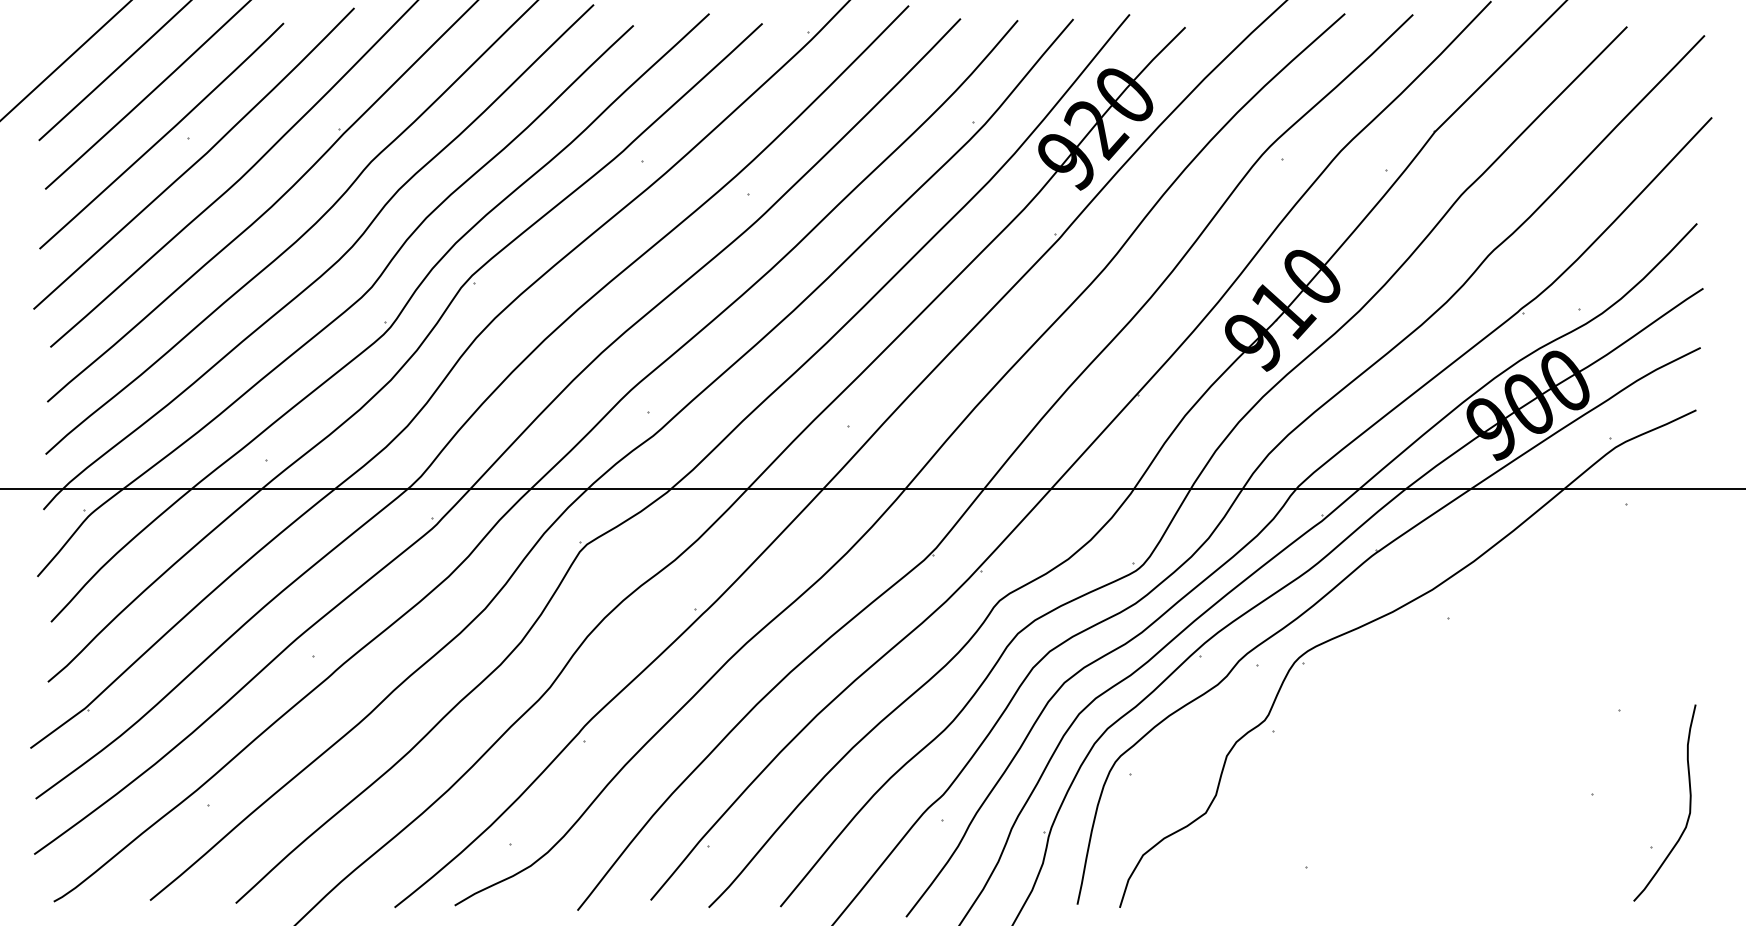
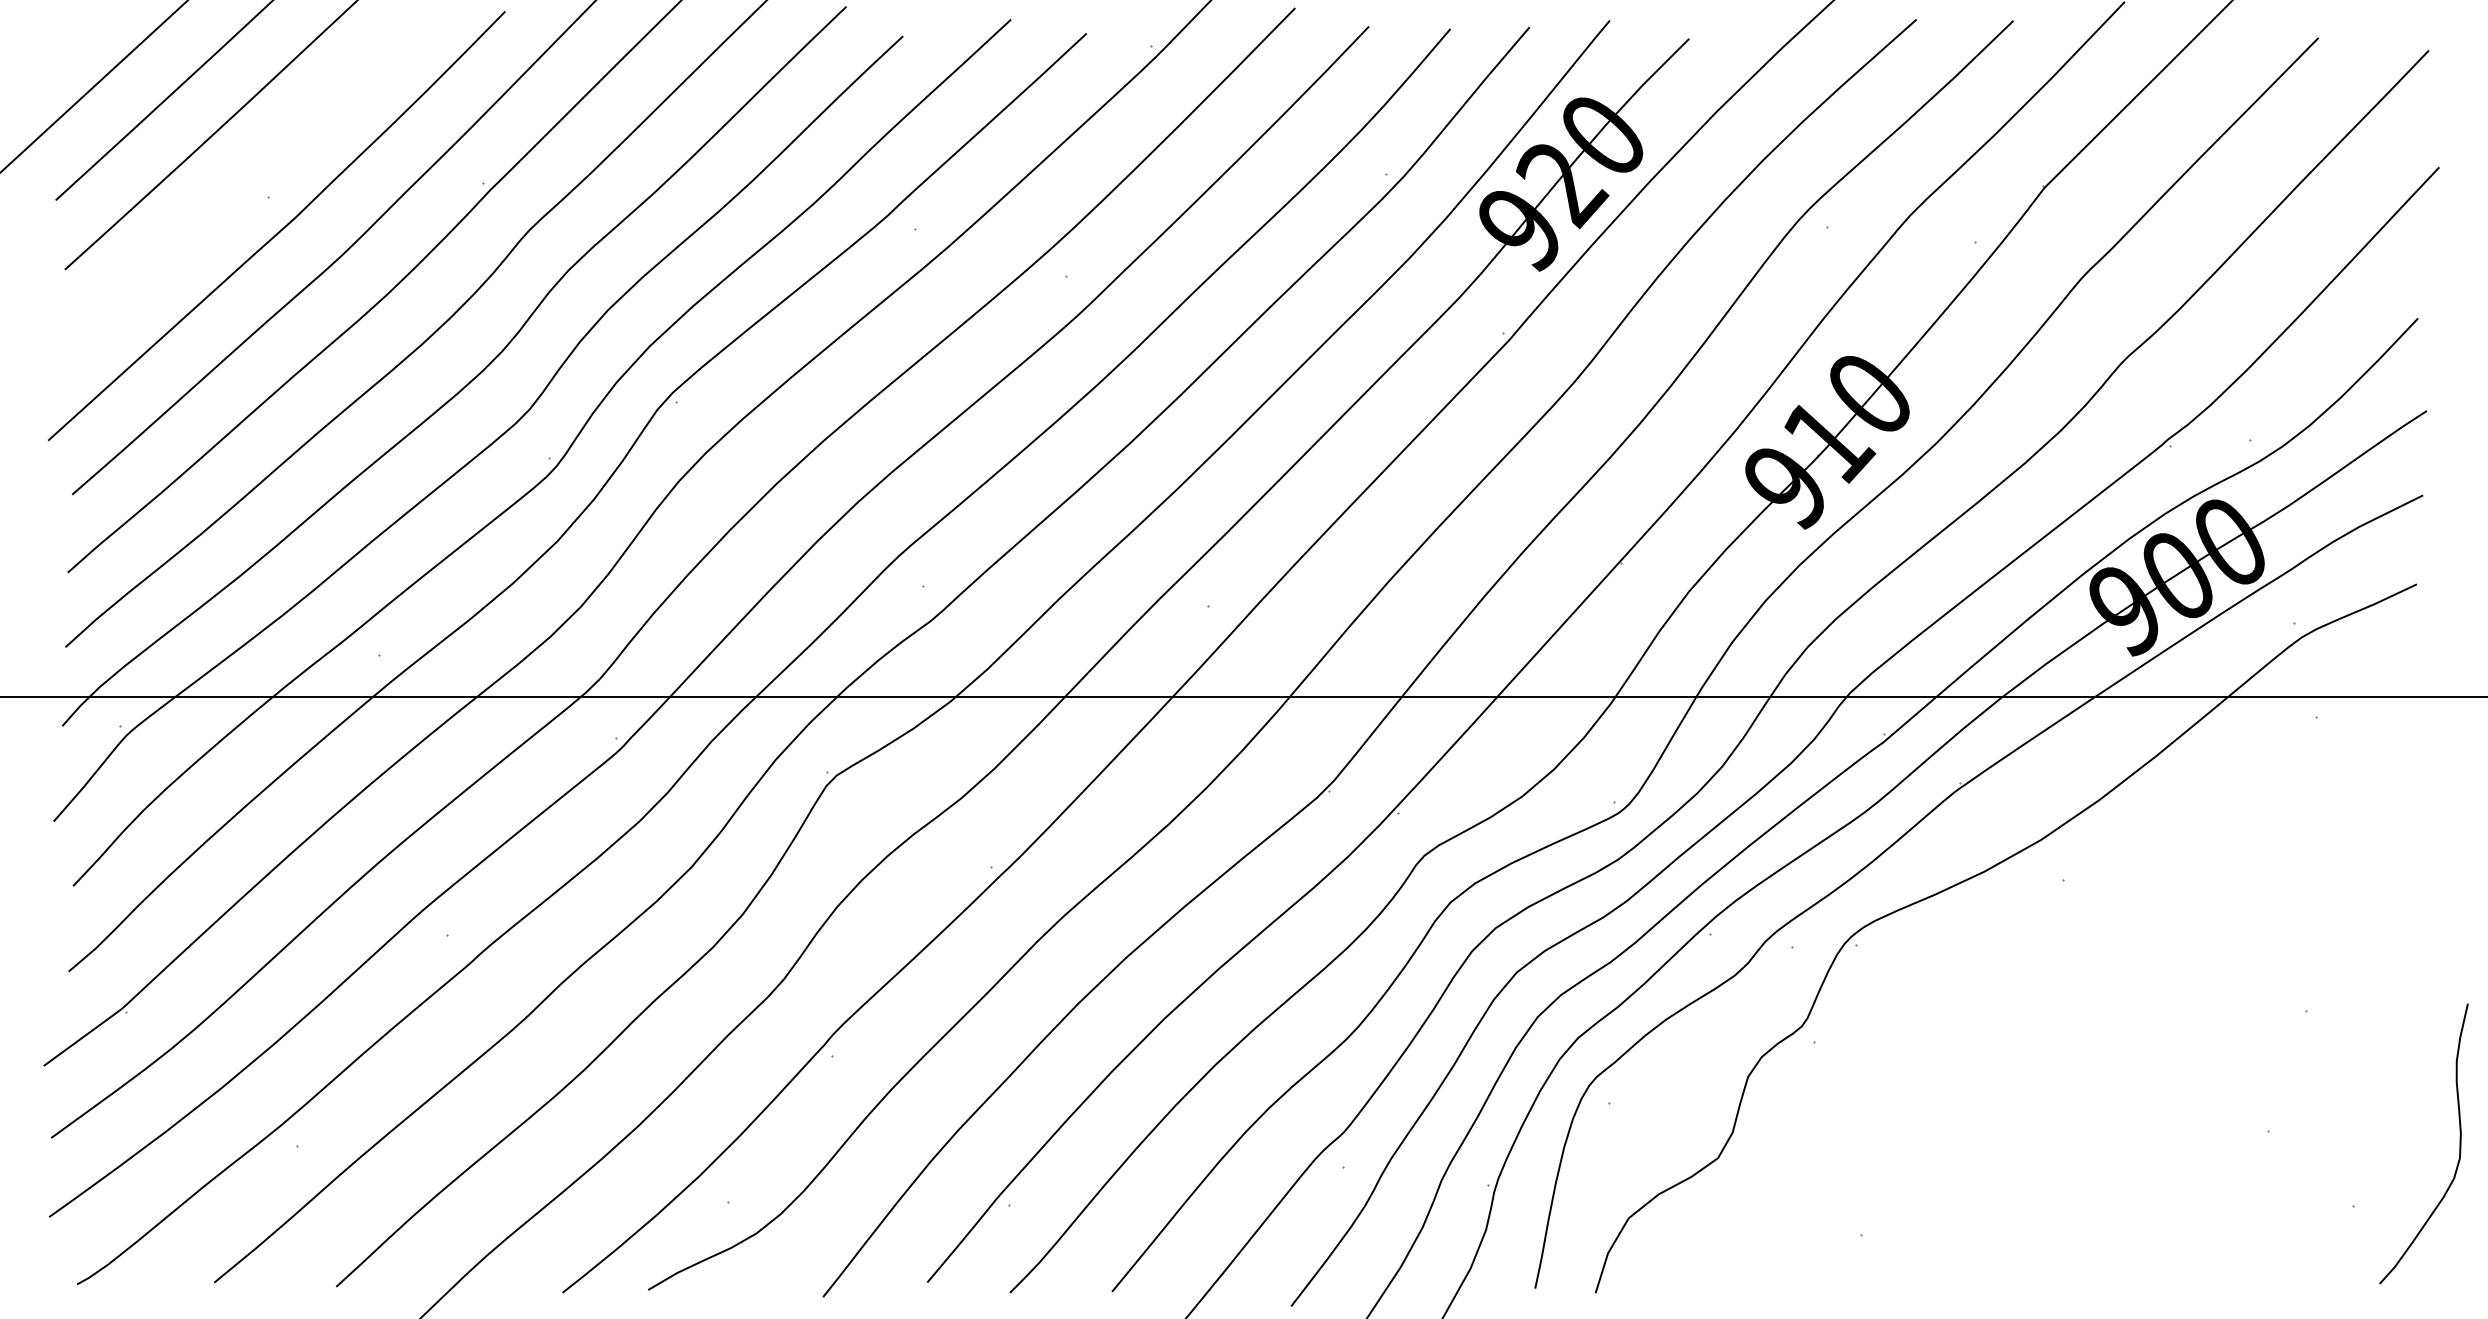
curve: (162, 136) -> (232, 194), removed
curve: (1689, 802) -> (2459, 1143), moved

